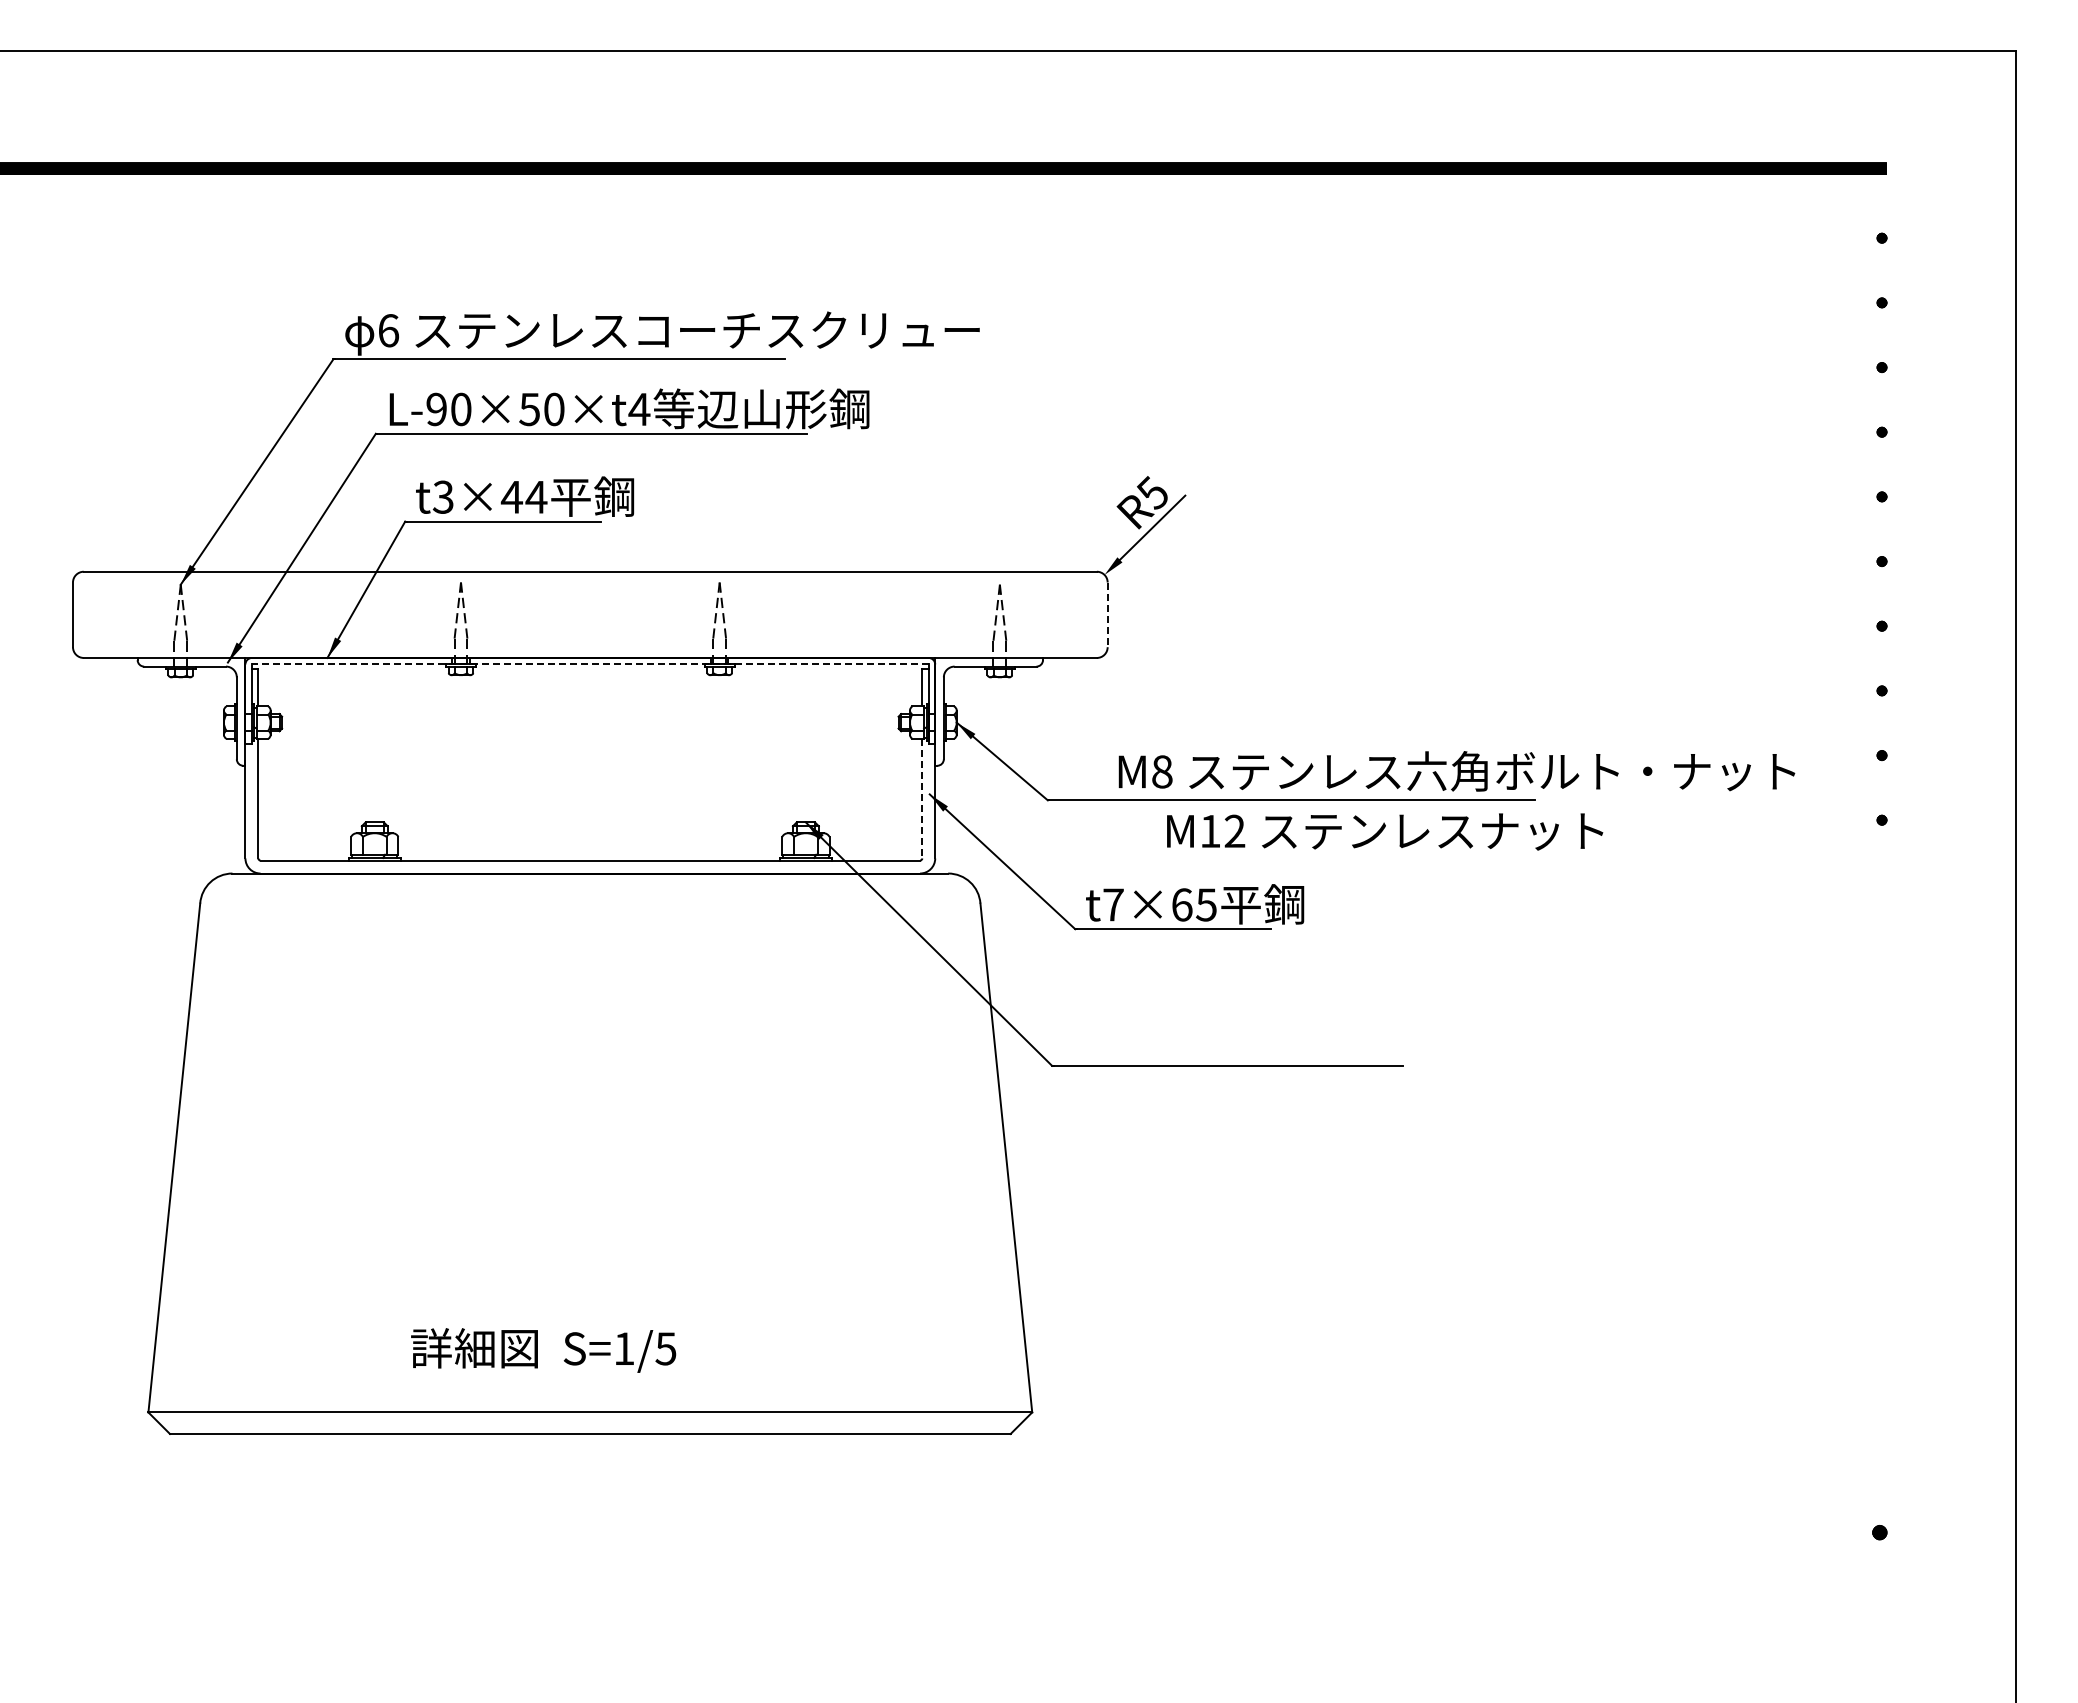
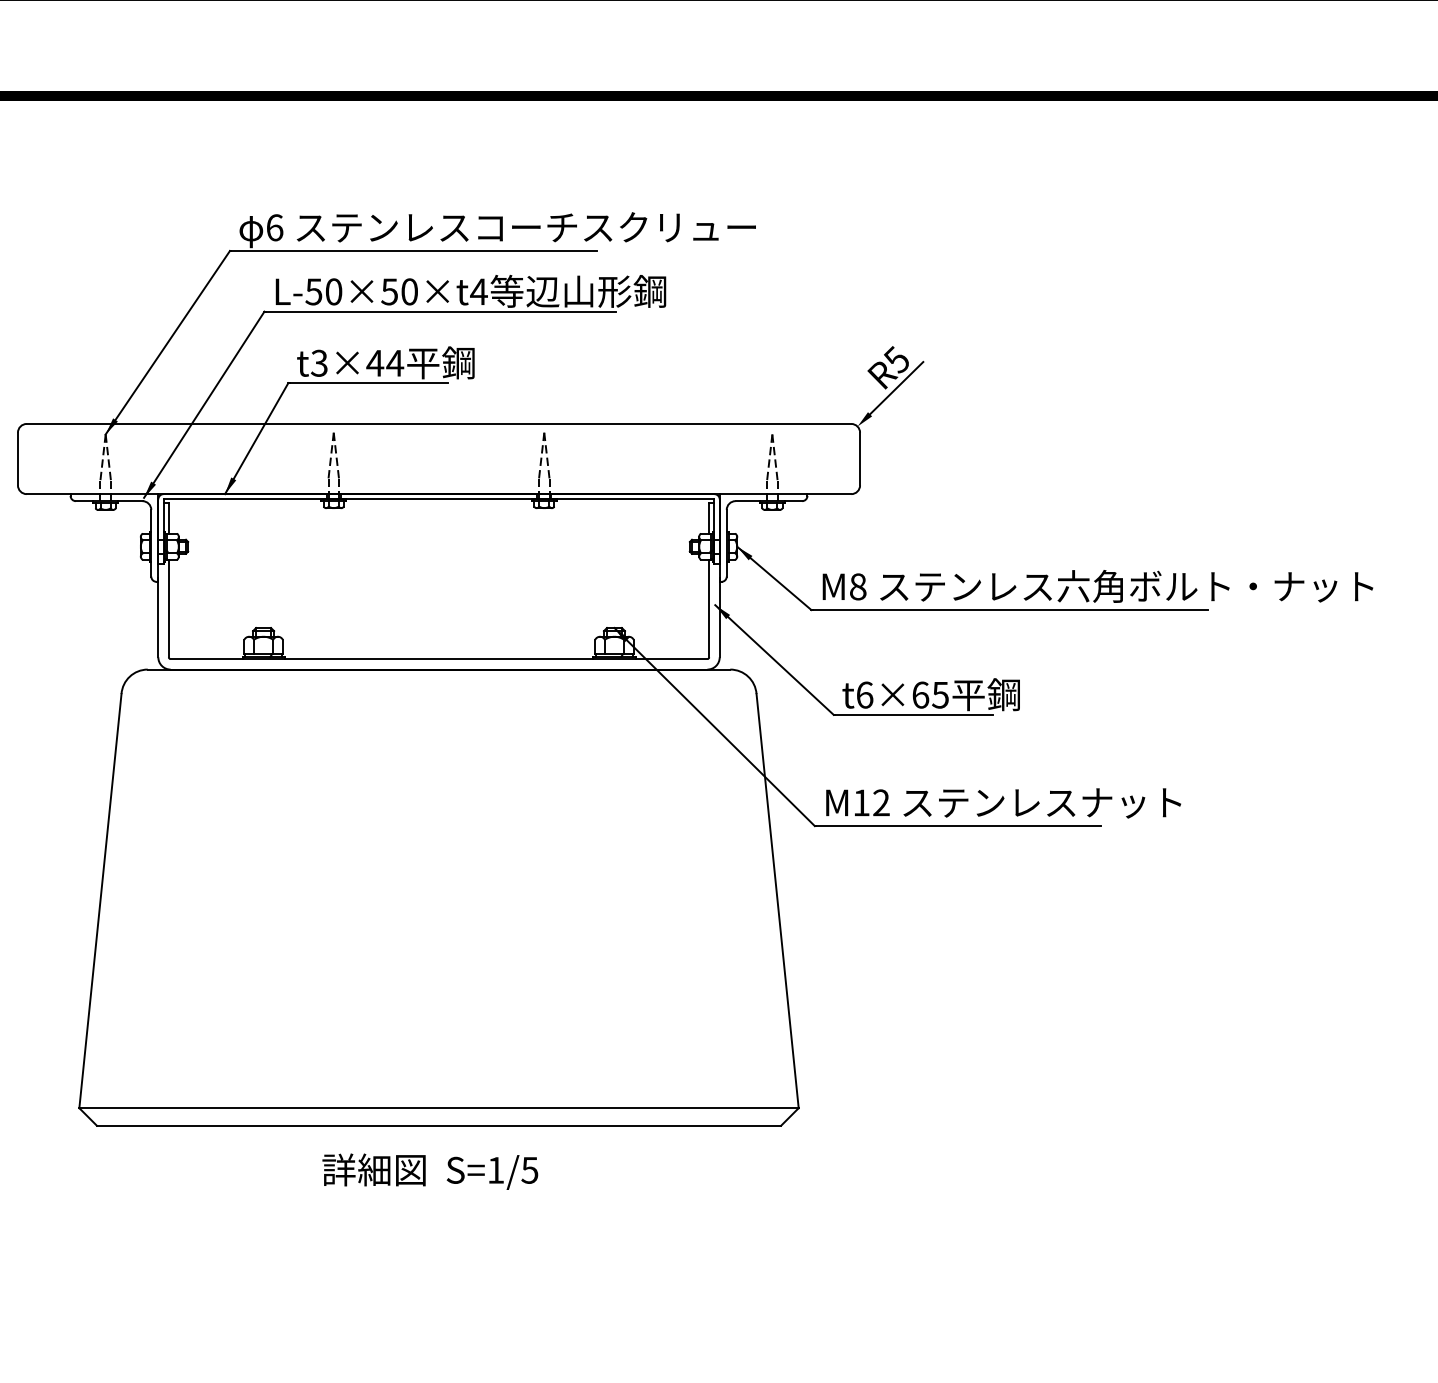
text: (436, 409) -> (313, 291), L-90×50×t4 -> L-50×50×t4
line: (1107, 615) -> (859, 459), dashed -> solid
line: (589, 664) -> (438, 499), dashed -> solid
text: (1456, 771) -> (1097, 586), moved
line: (922, 798) -> (709, 608), dashed -> solid
text: (1385, 831) -> (1004, 803), moved
text: (1113, 904) -> (864, 694), t7×65 -> t6×65
text: (543, 1350) -> (430, 1171), moved

